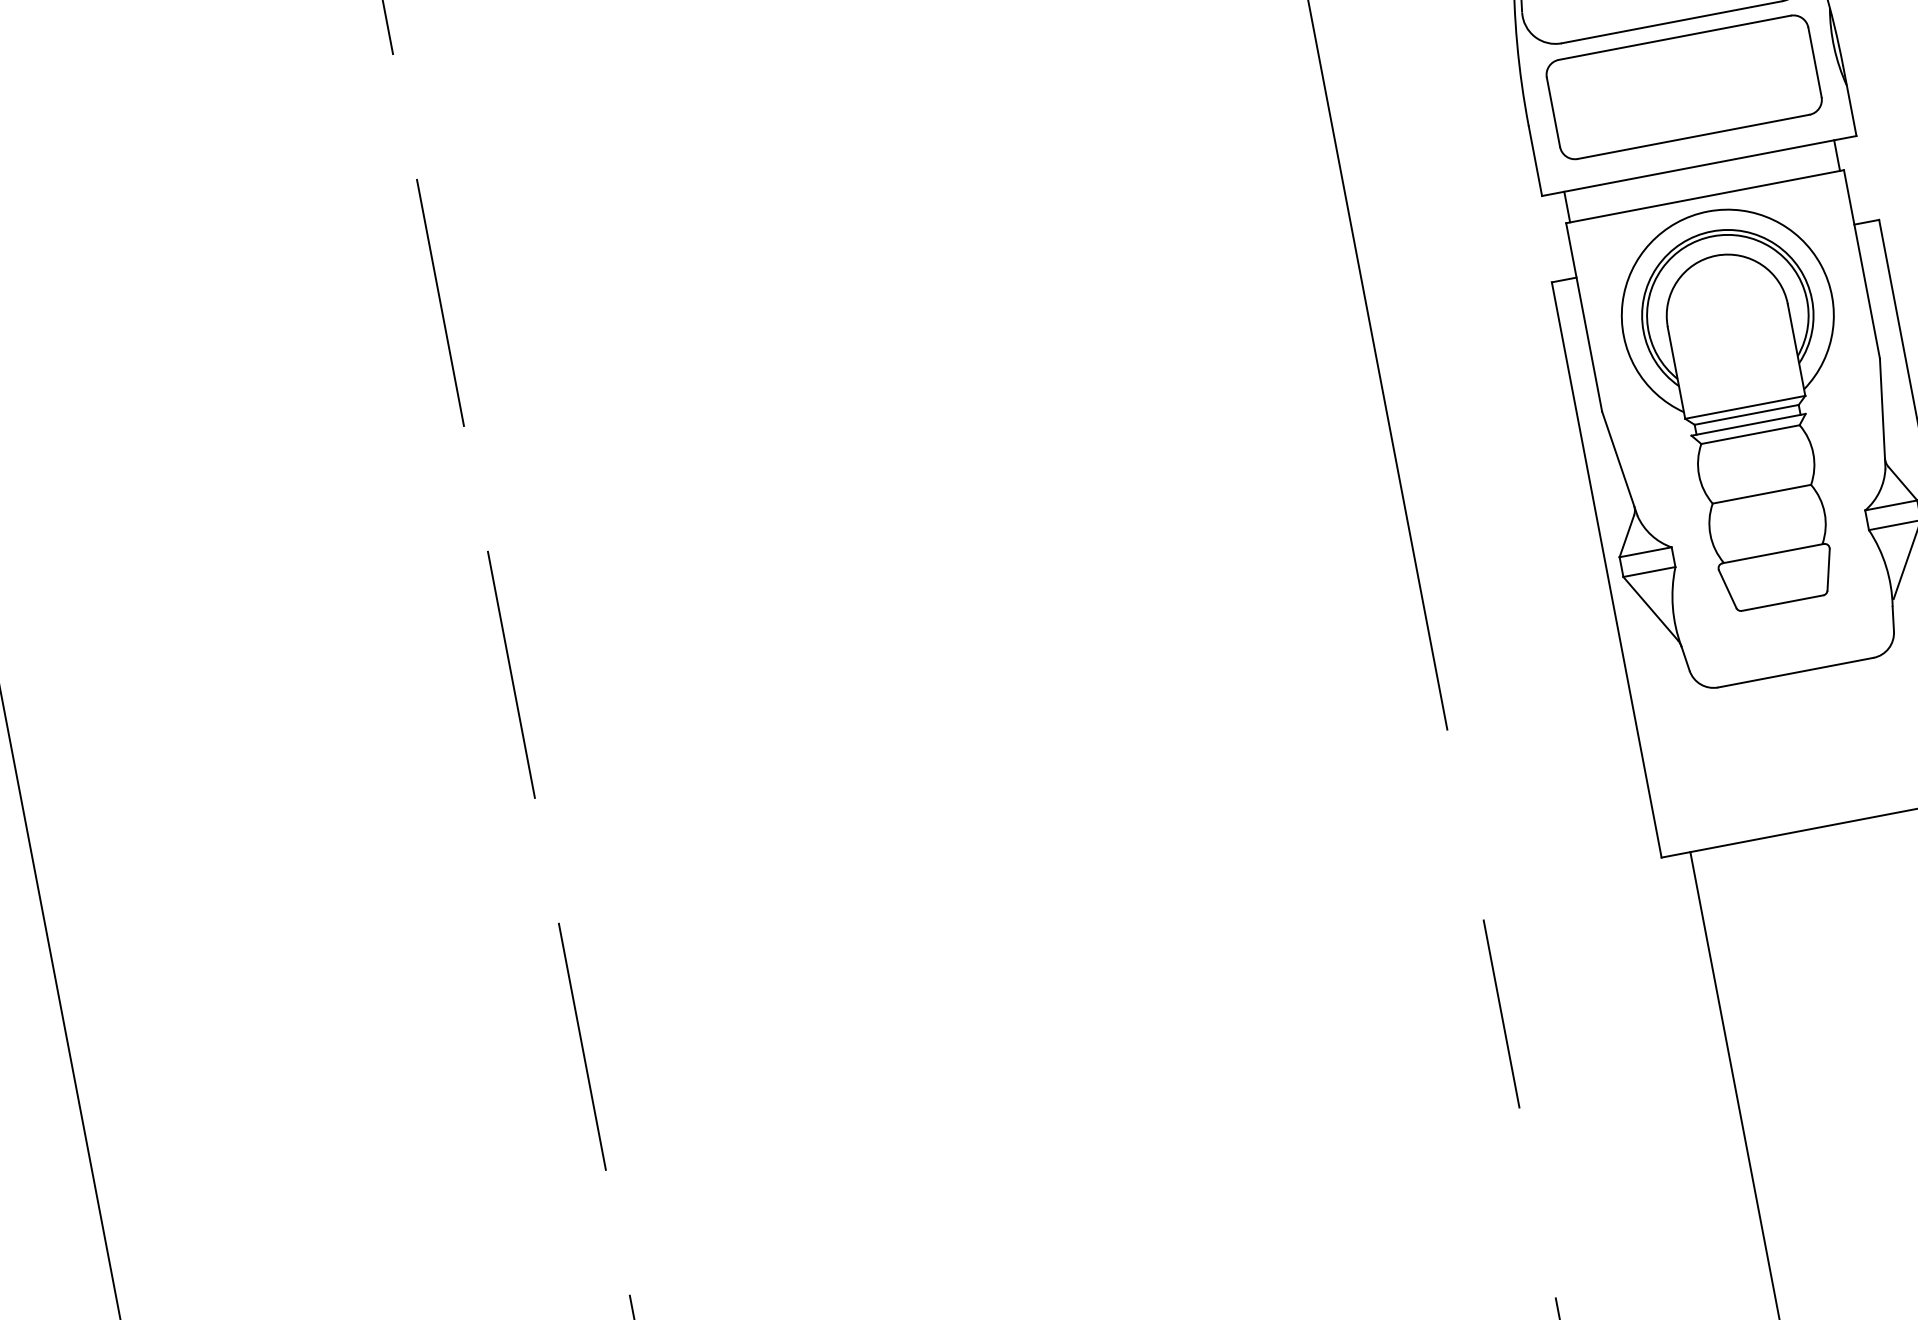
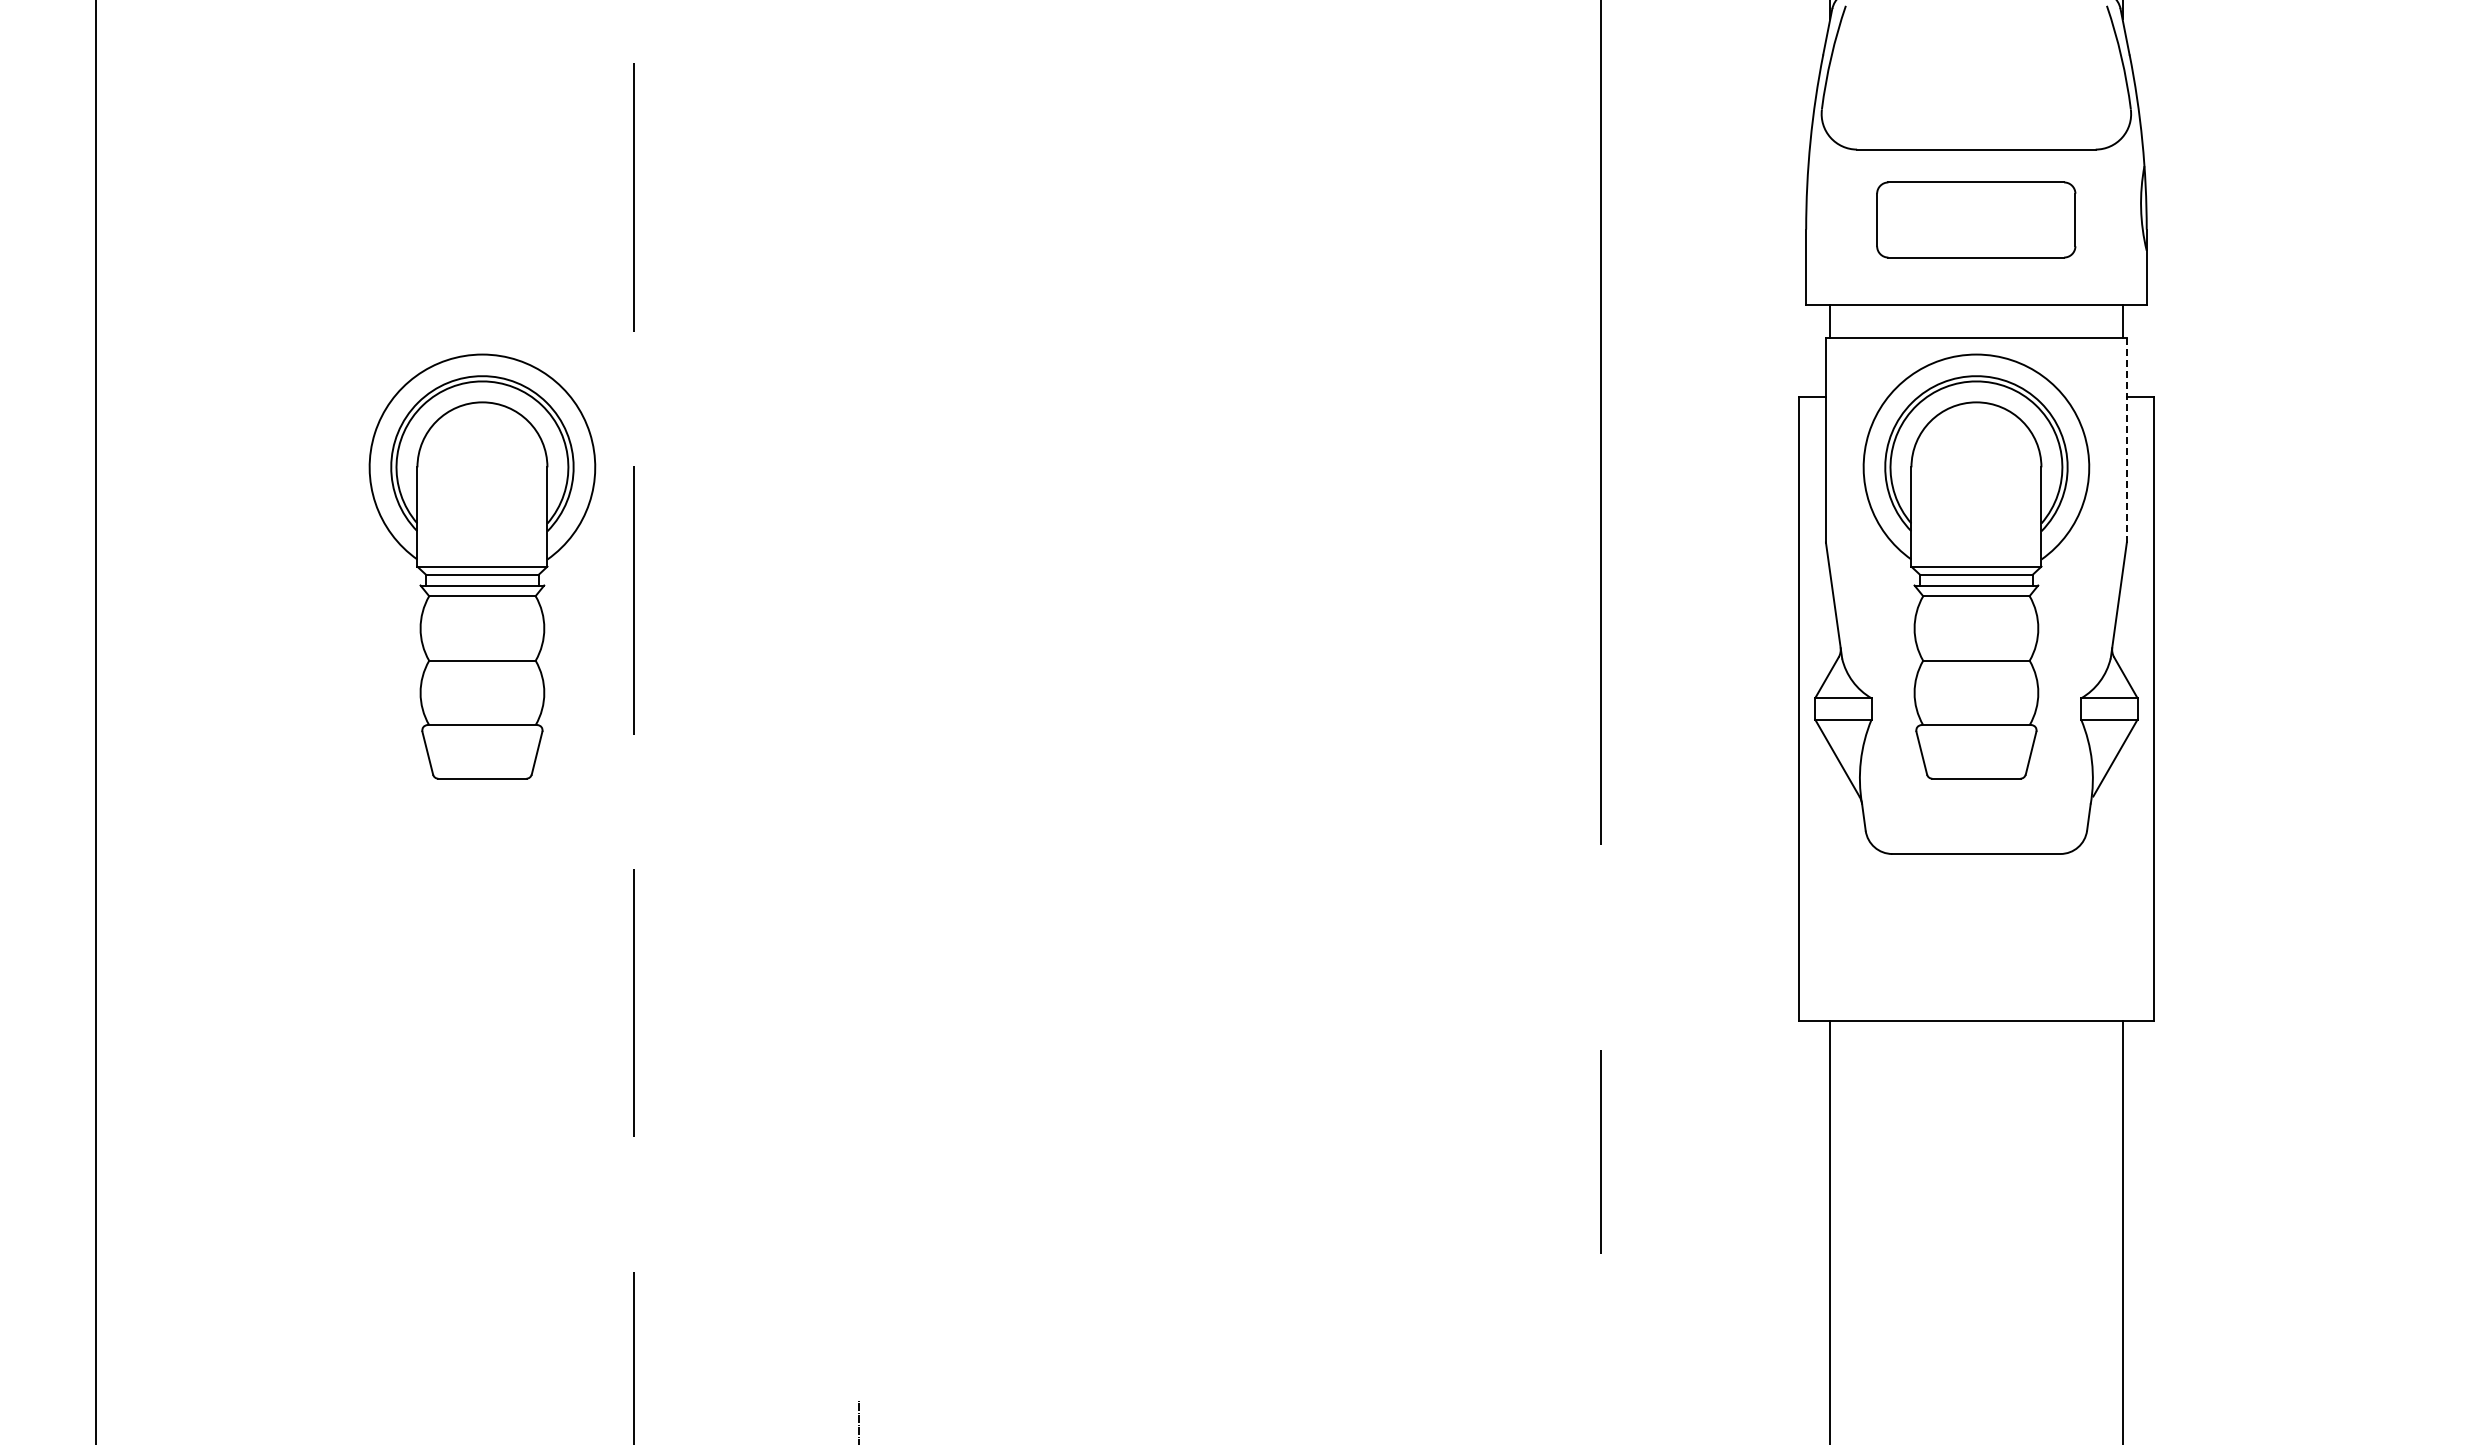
part: (1683, 87) -> (1975, 219), size x0.7
line: (1861, 265) -> (2126, 441), solid -> dashed
part: (366, 670) -> (482, 566), added

